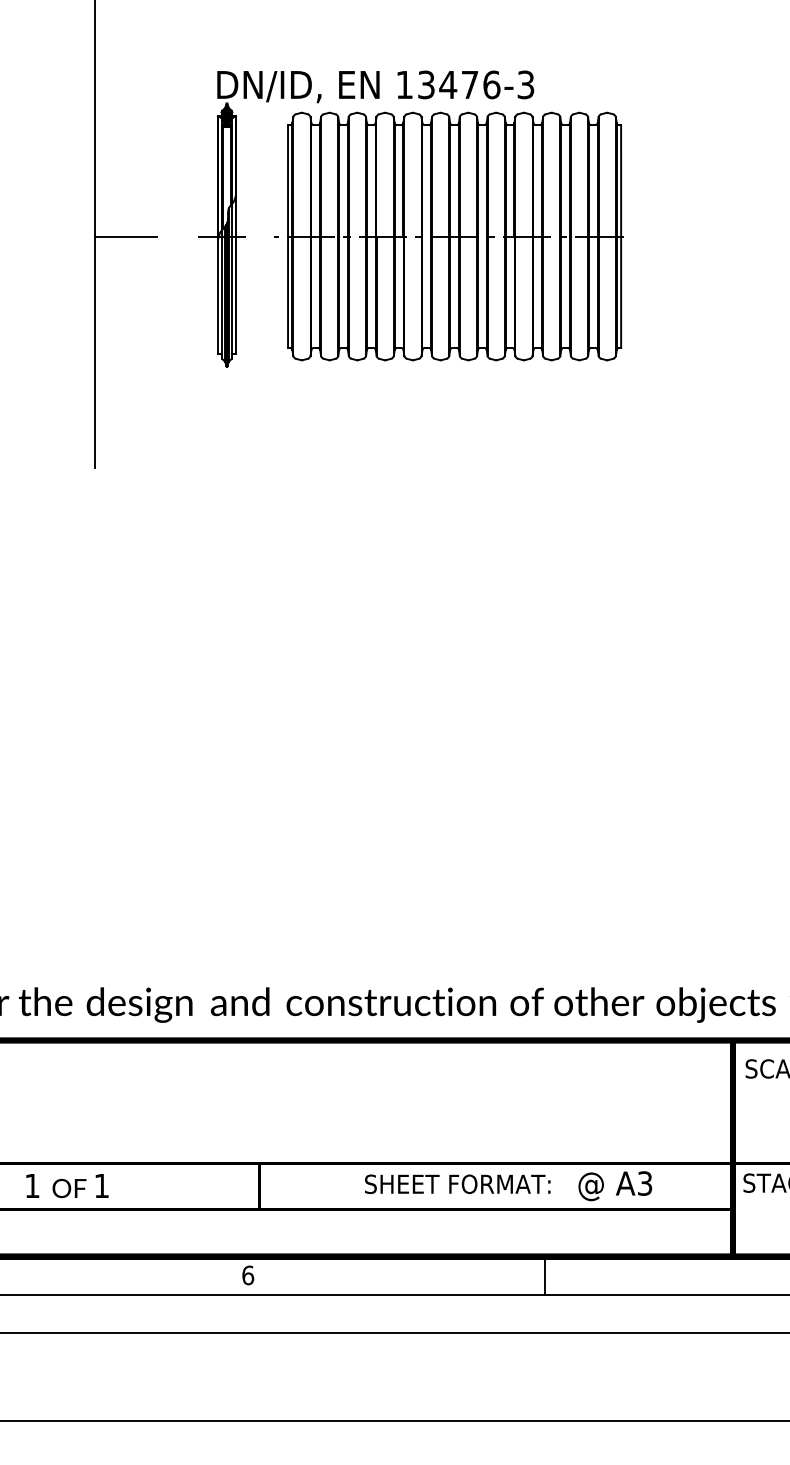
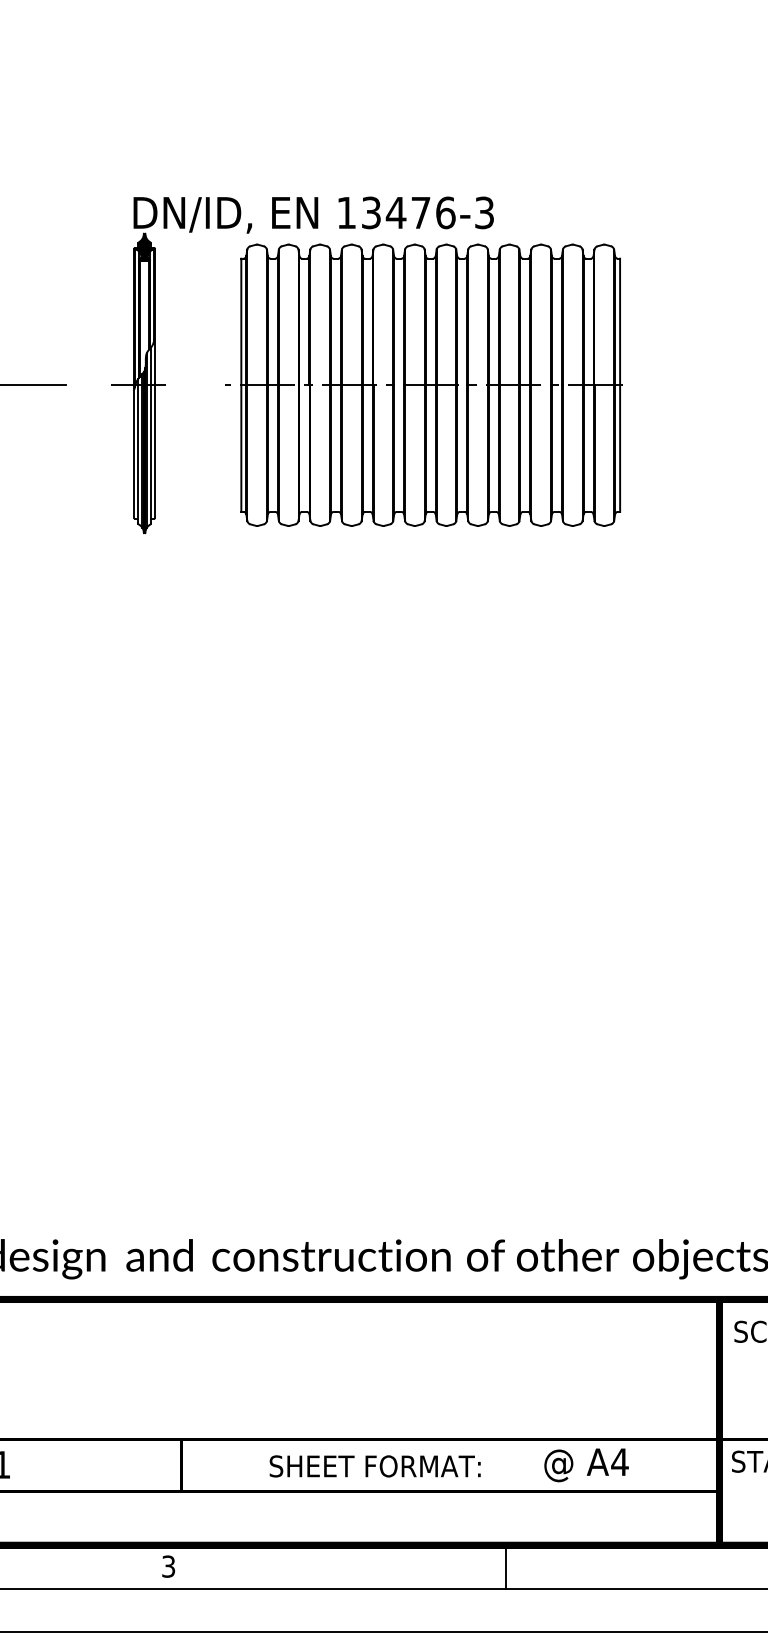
part: (448, 236) -> (423, 385), moved
text: (457, 1183) -> (374, 1465), moved
text: (644, 1183) -> (619, 1462), A3 -> A4
text: (248, 1275) -> (169, 1566), 6 -> 3

